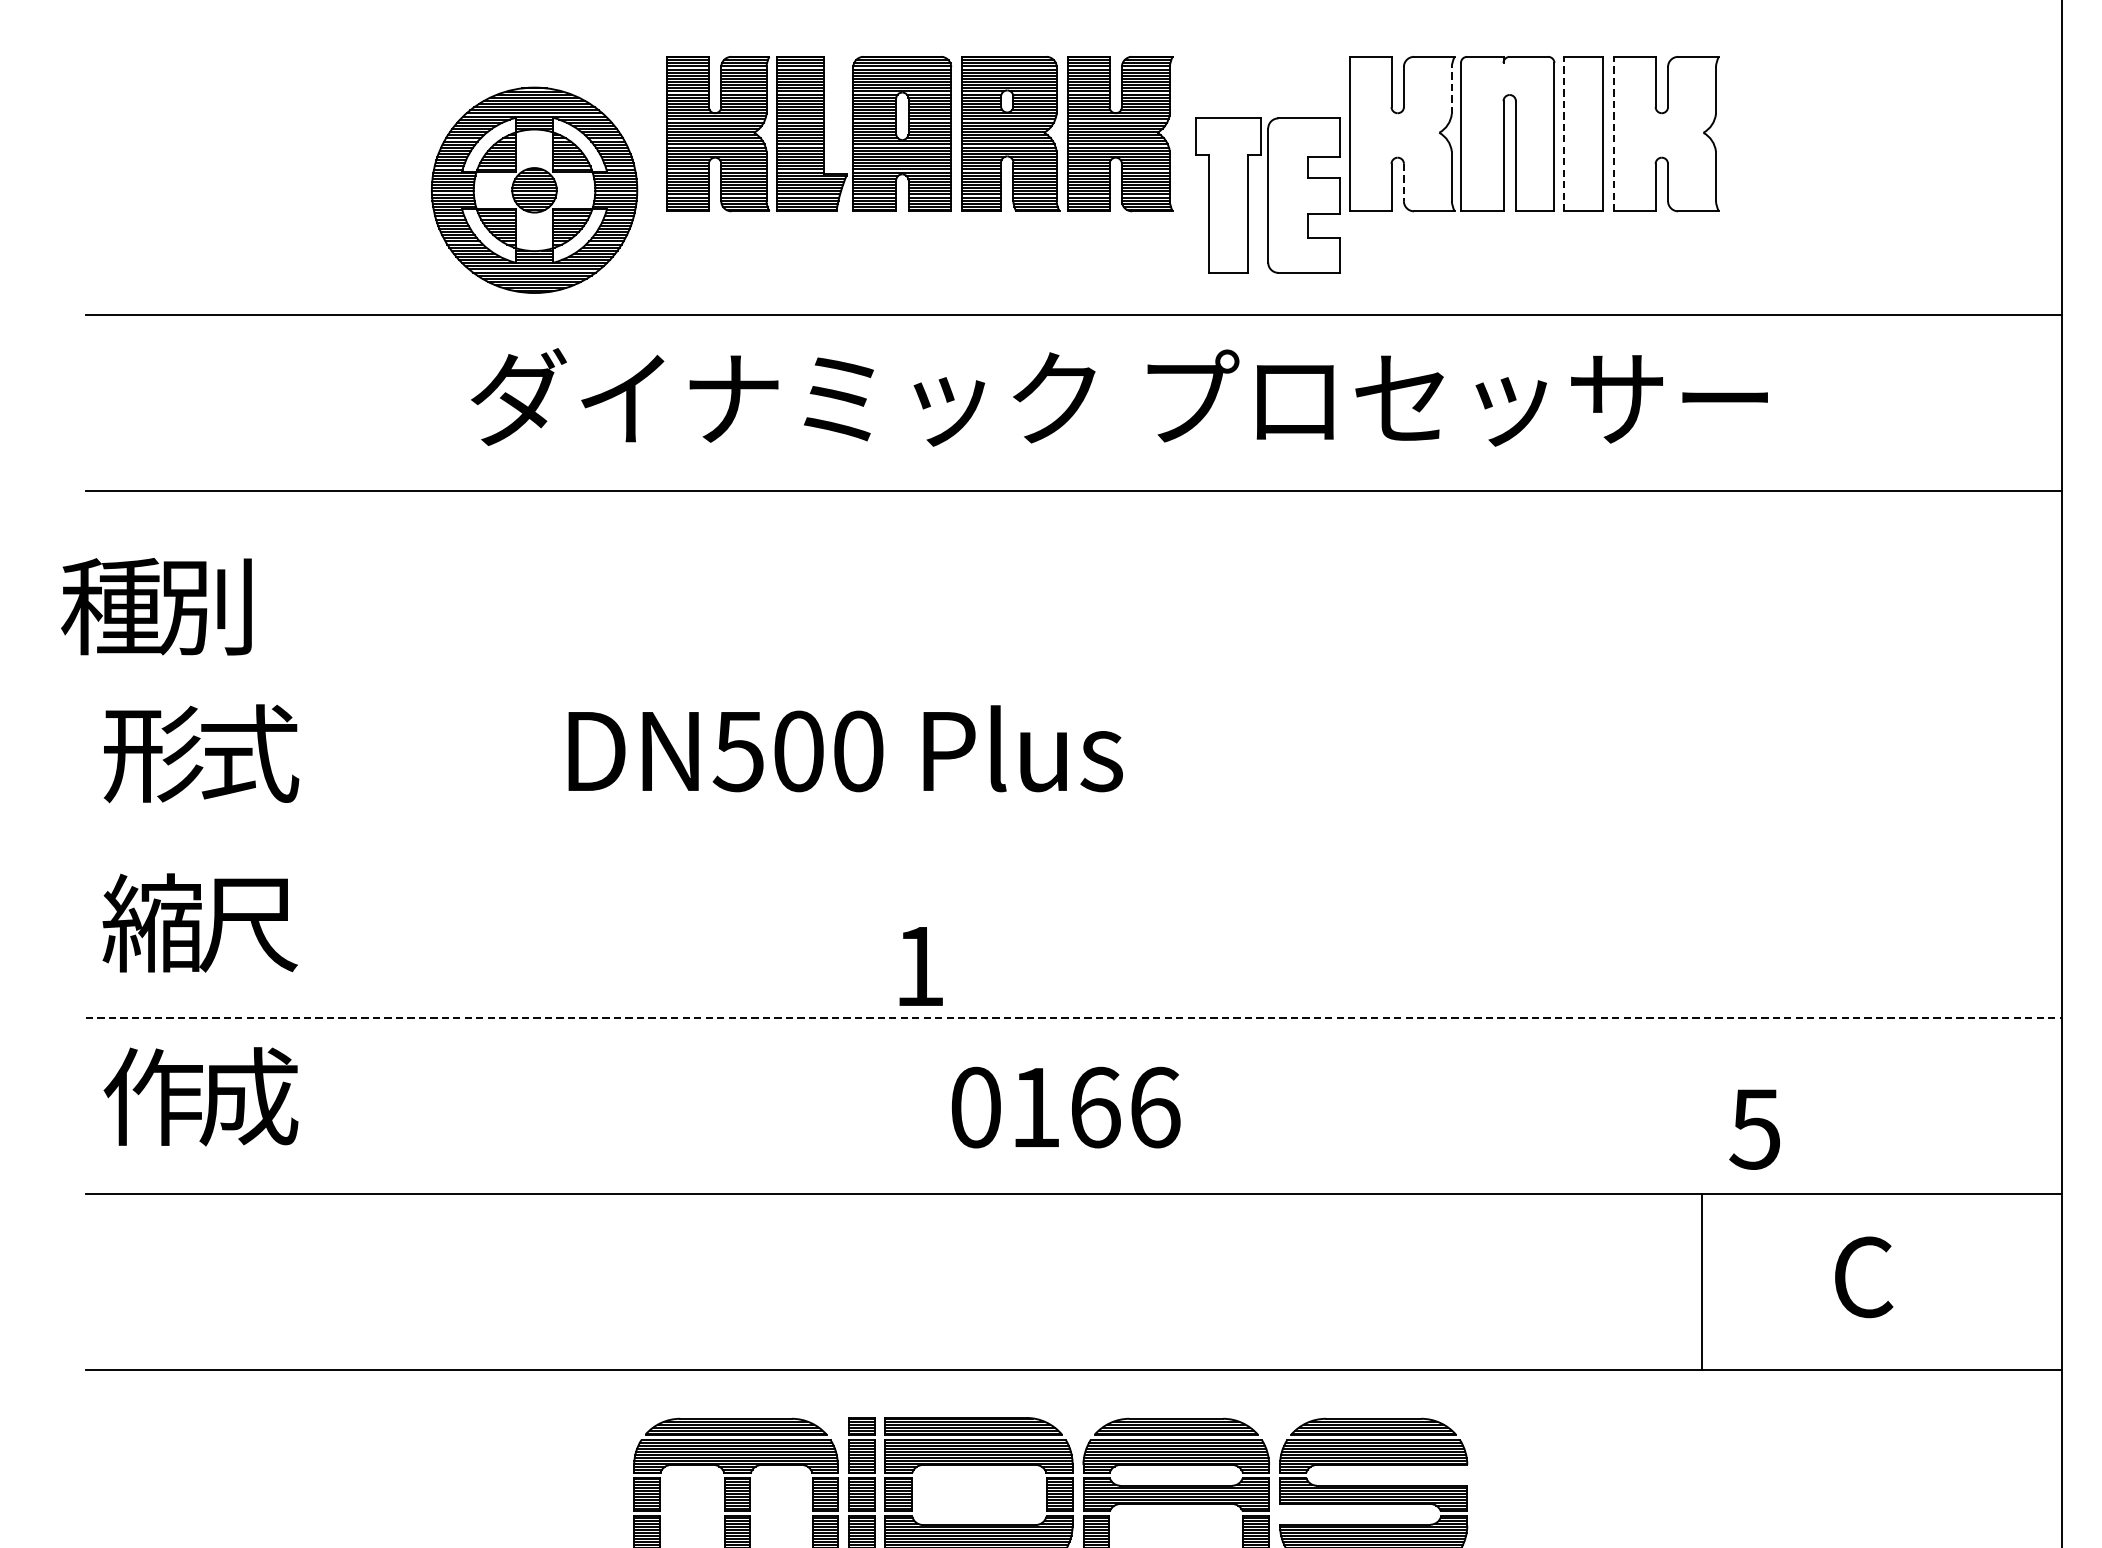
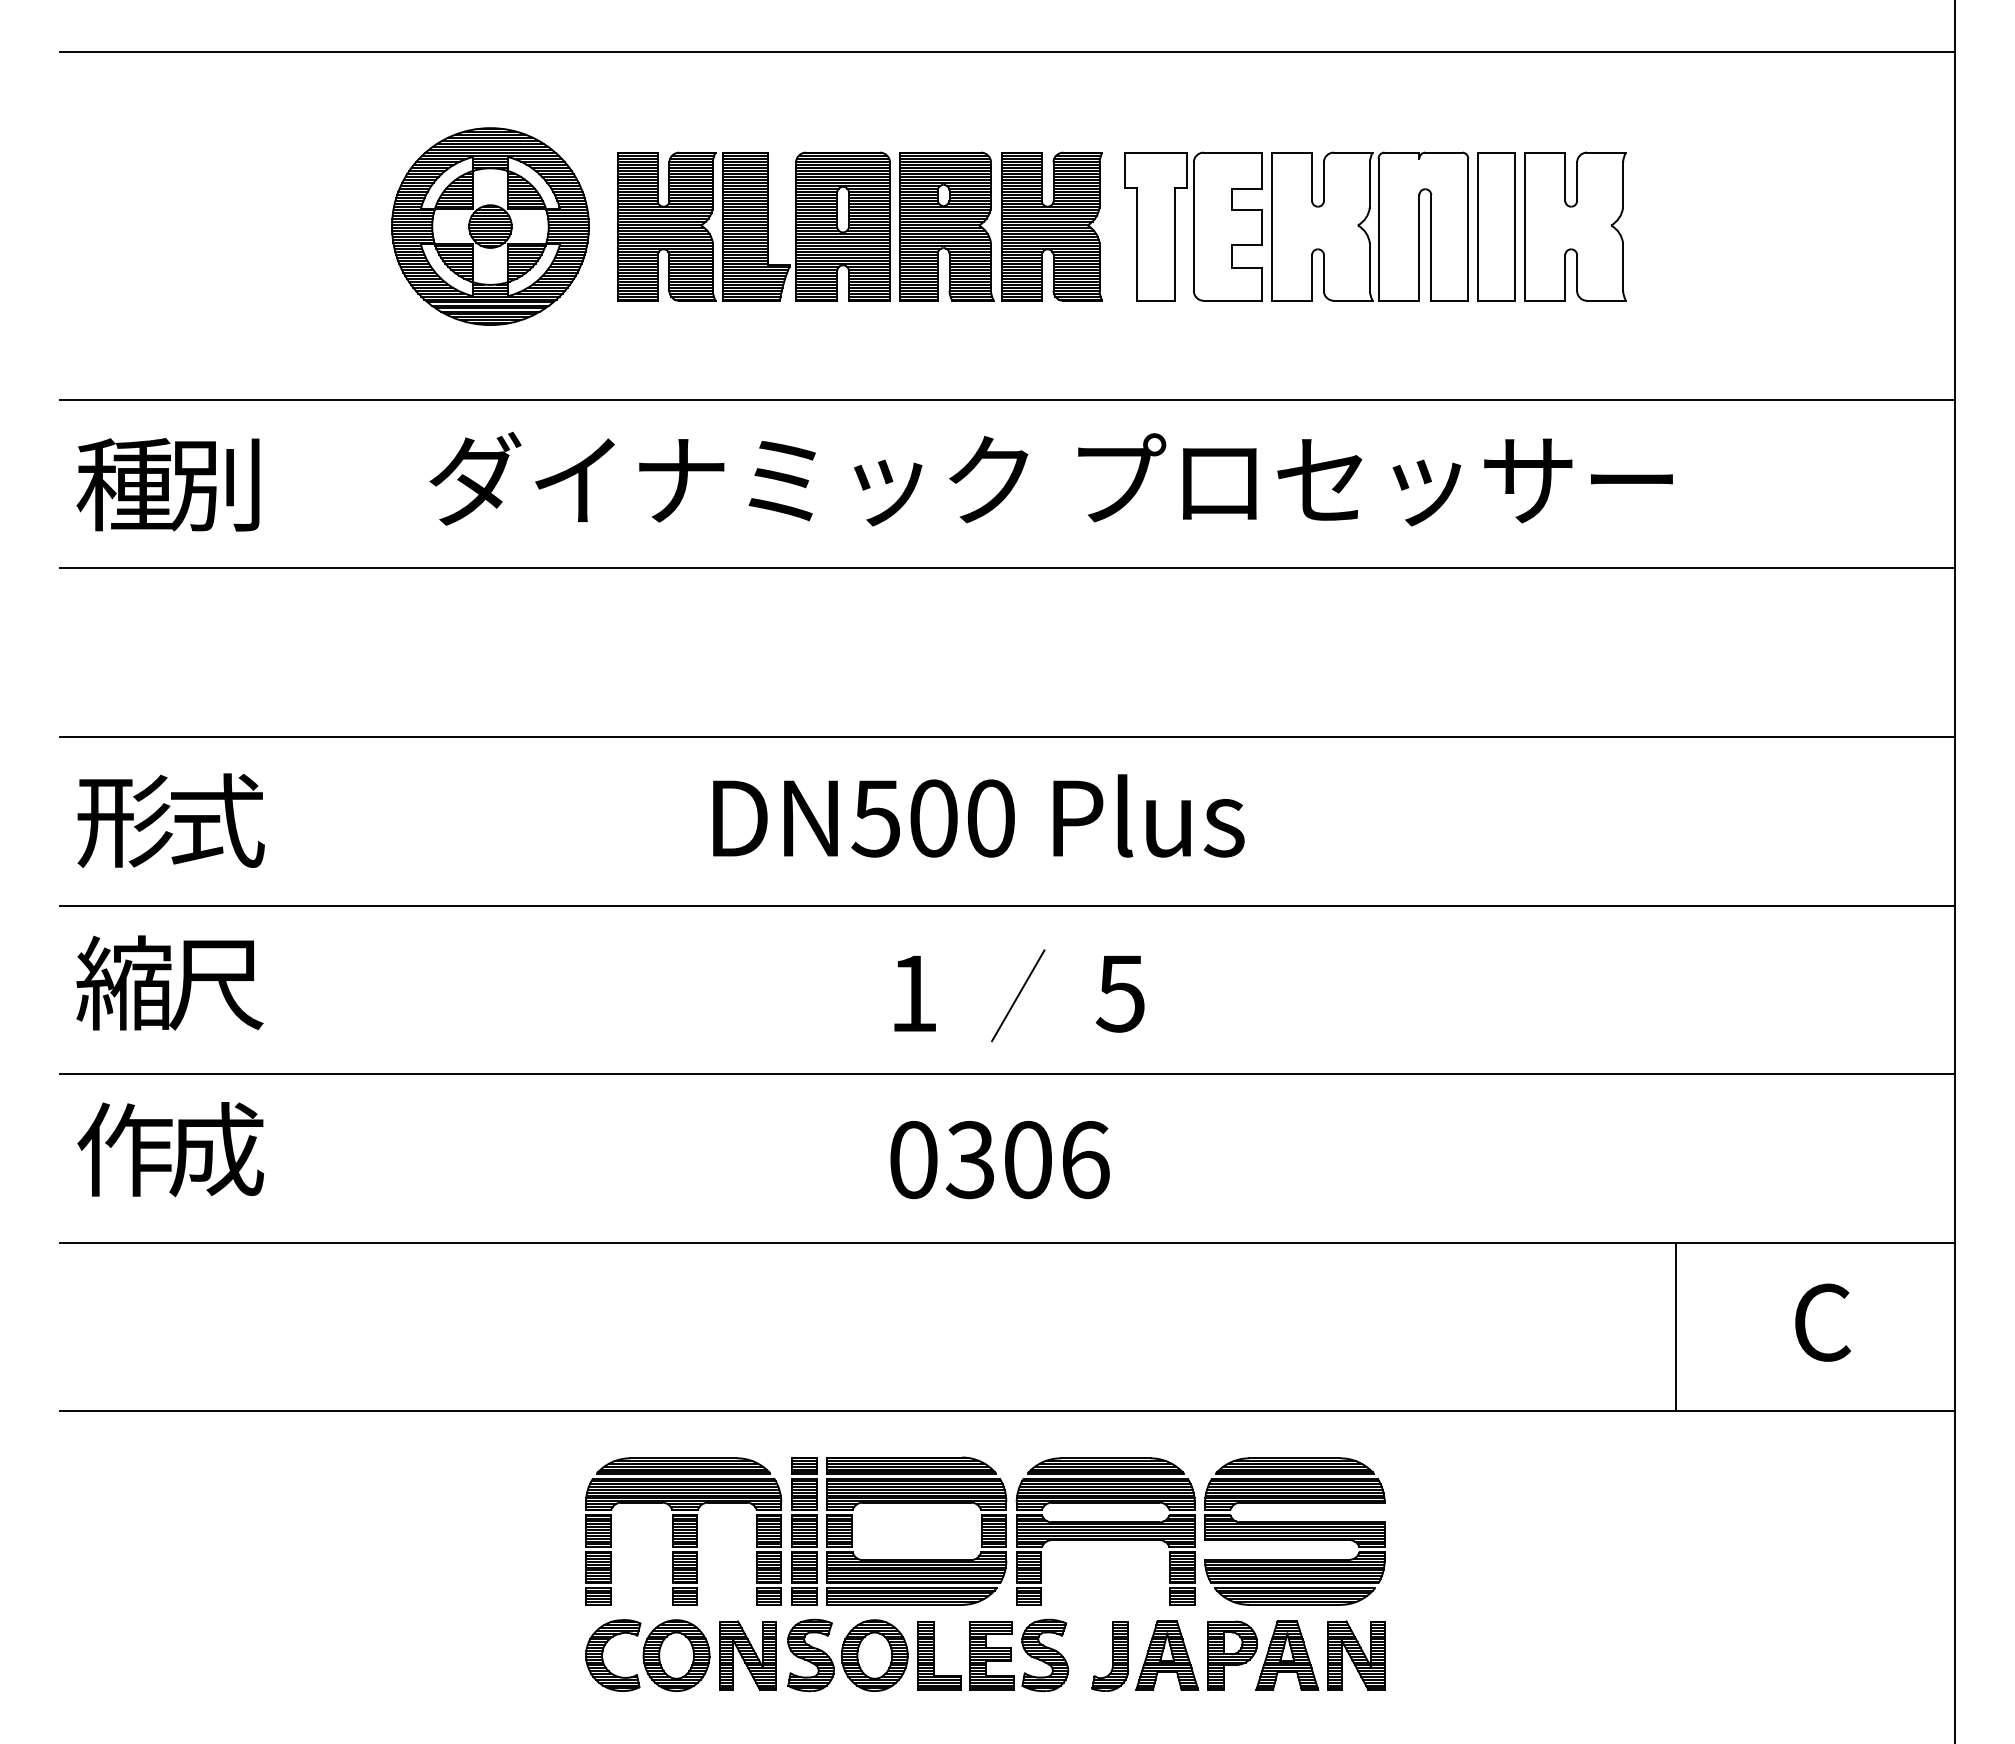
line: (1451, 90) -> (1369, 184), dashed -> solid
line: (1564, 133) -> (1477, 226), dashed -> solid
line: (1614, 133) -> (1525, 226), dashed -> solid
line: (1403, 182) -> (1323, 273), dashed -> solid
part: (534, 190) -> (490, 226), moved
part: (1267, 195) -> (1193, 226), moved
text: (155, 606) -> (167, 484), moved
line: (1073, 666) -> (1007, 737), added
text: (845, 748) -> (978, 815), moved
line: (1073, 842) -> (1007, 905), added
line: (1085, 936) -> (1018, 995), added
text: (920, 966) -> (914, 993), moved
line: (1074, 1018) -> (1008, 1074), dashed -> solid
text: (1064, 1108) -> (998, 1160), 0166 -> 0306
text: (1753, 1130) -> (1119, 994), moved
text: (1863, 1277) -> (1822, 1322), moved
line: (1701, 1281) -> (1675, 1326), moved

